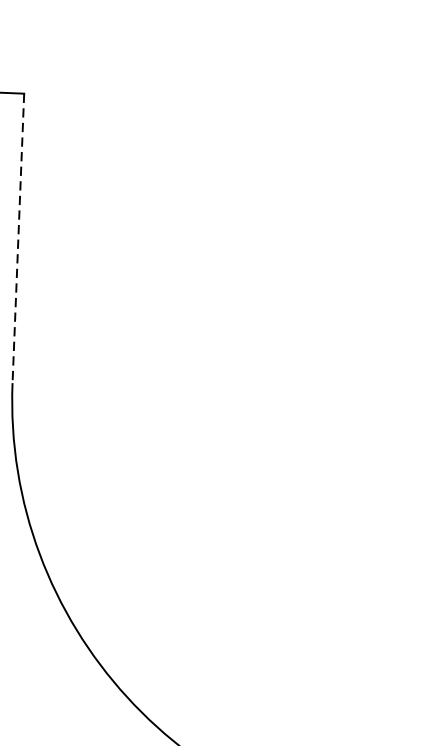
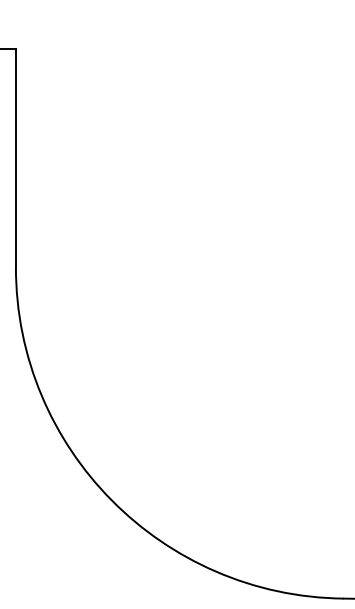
line: (17, 238) -> (15, 158), dashed -> solid

